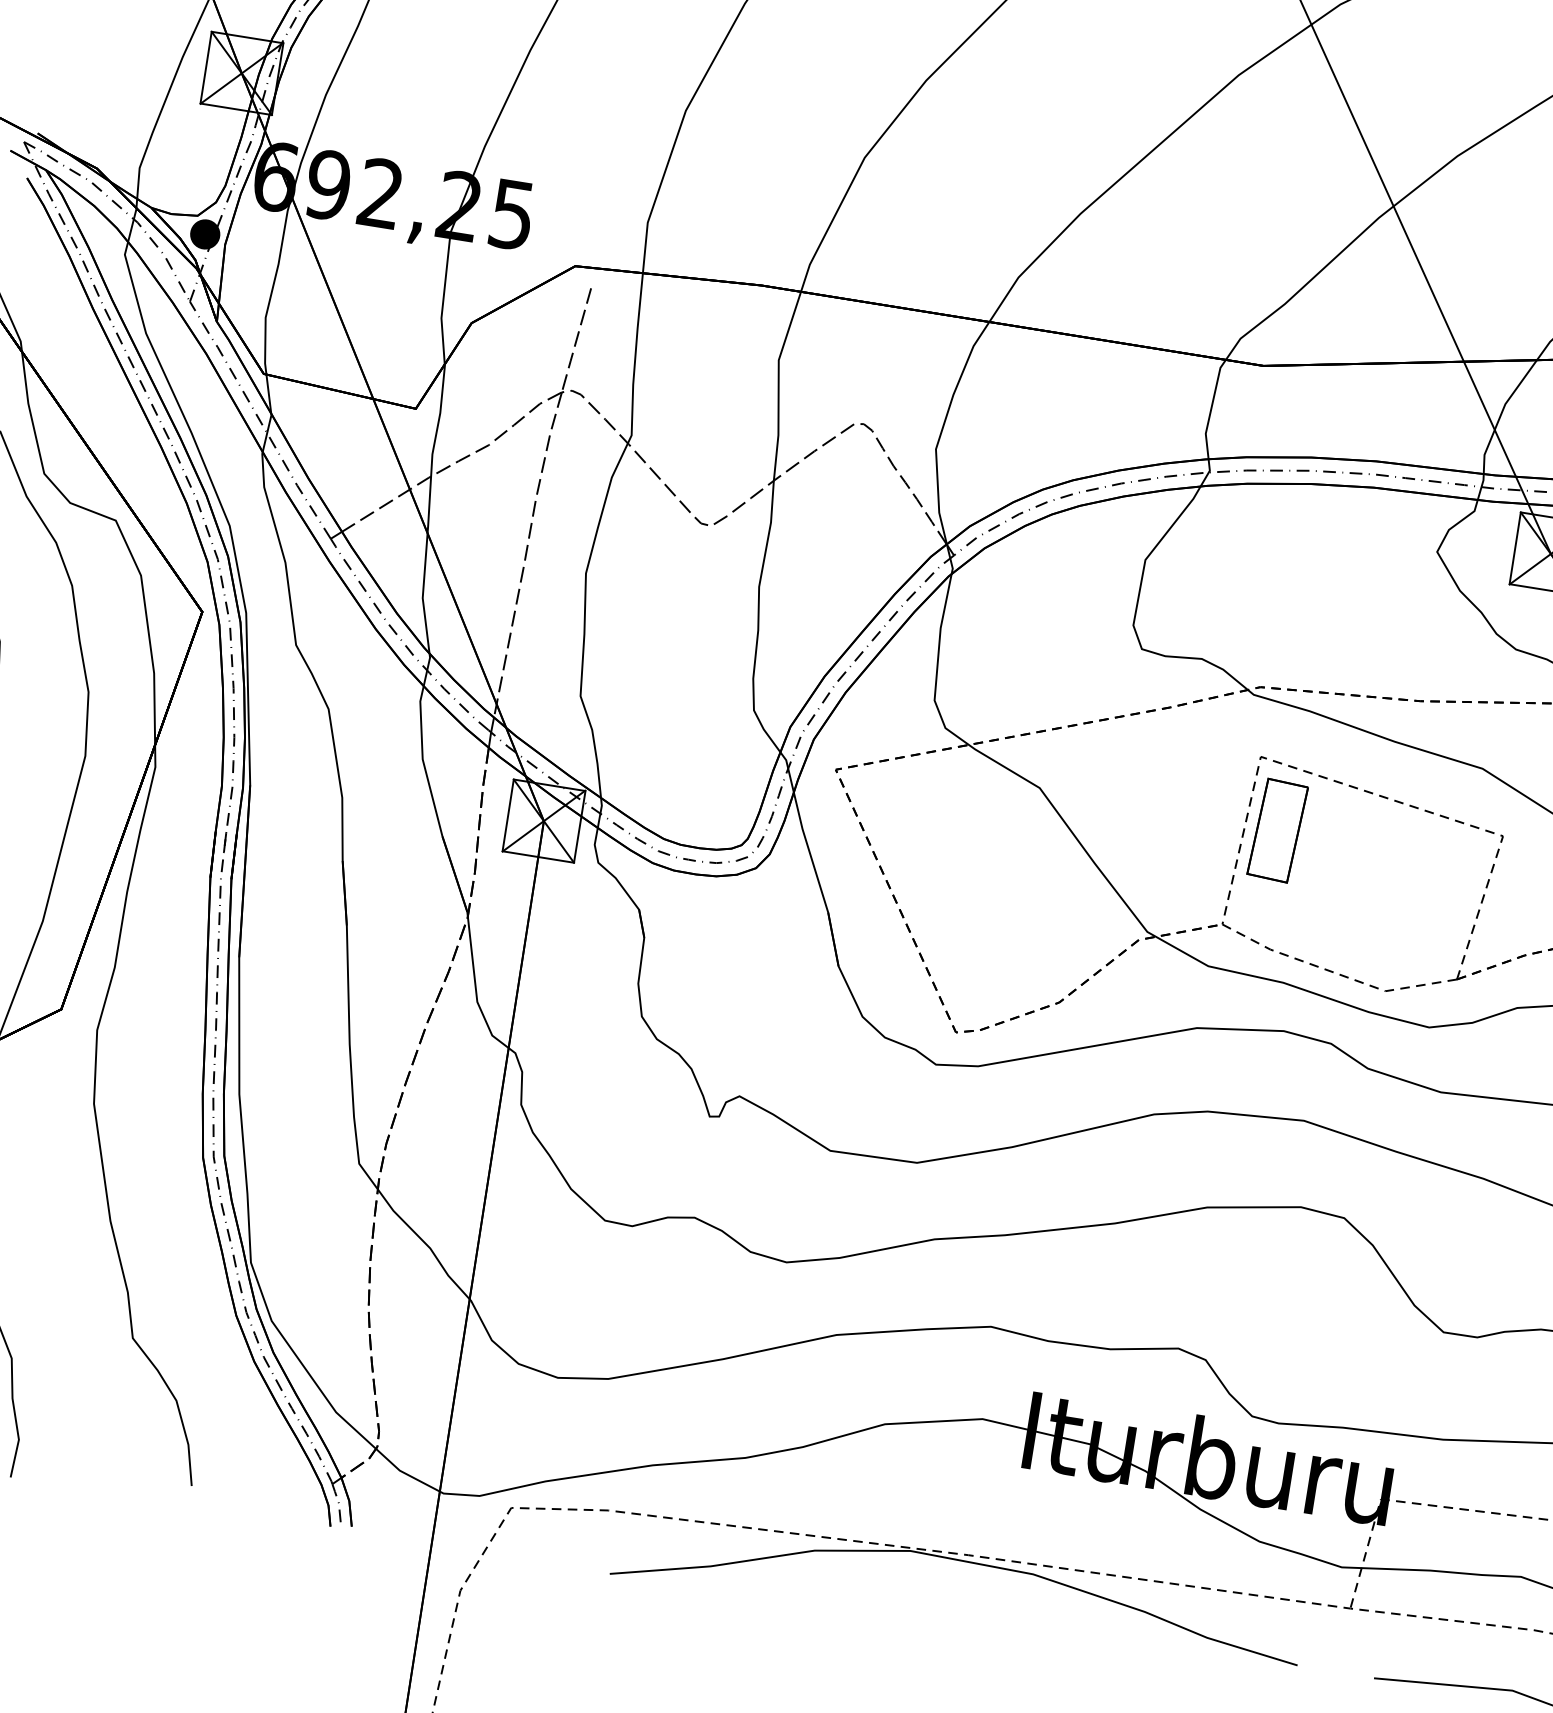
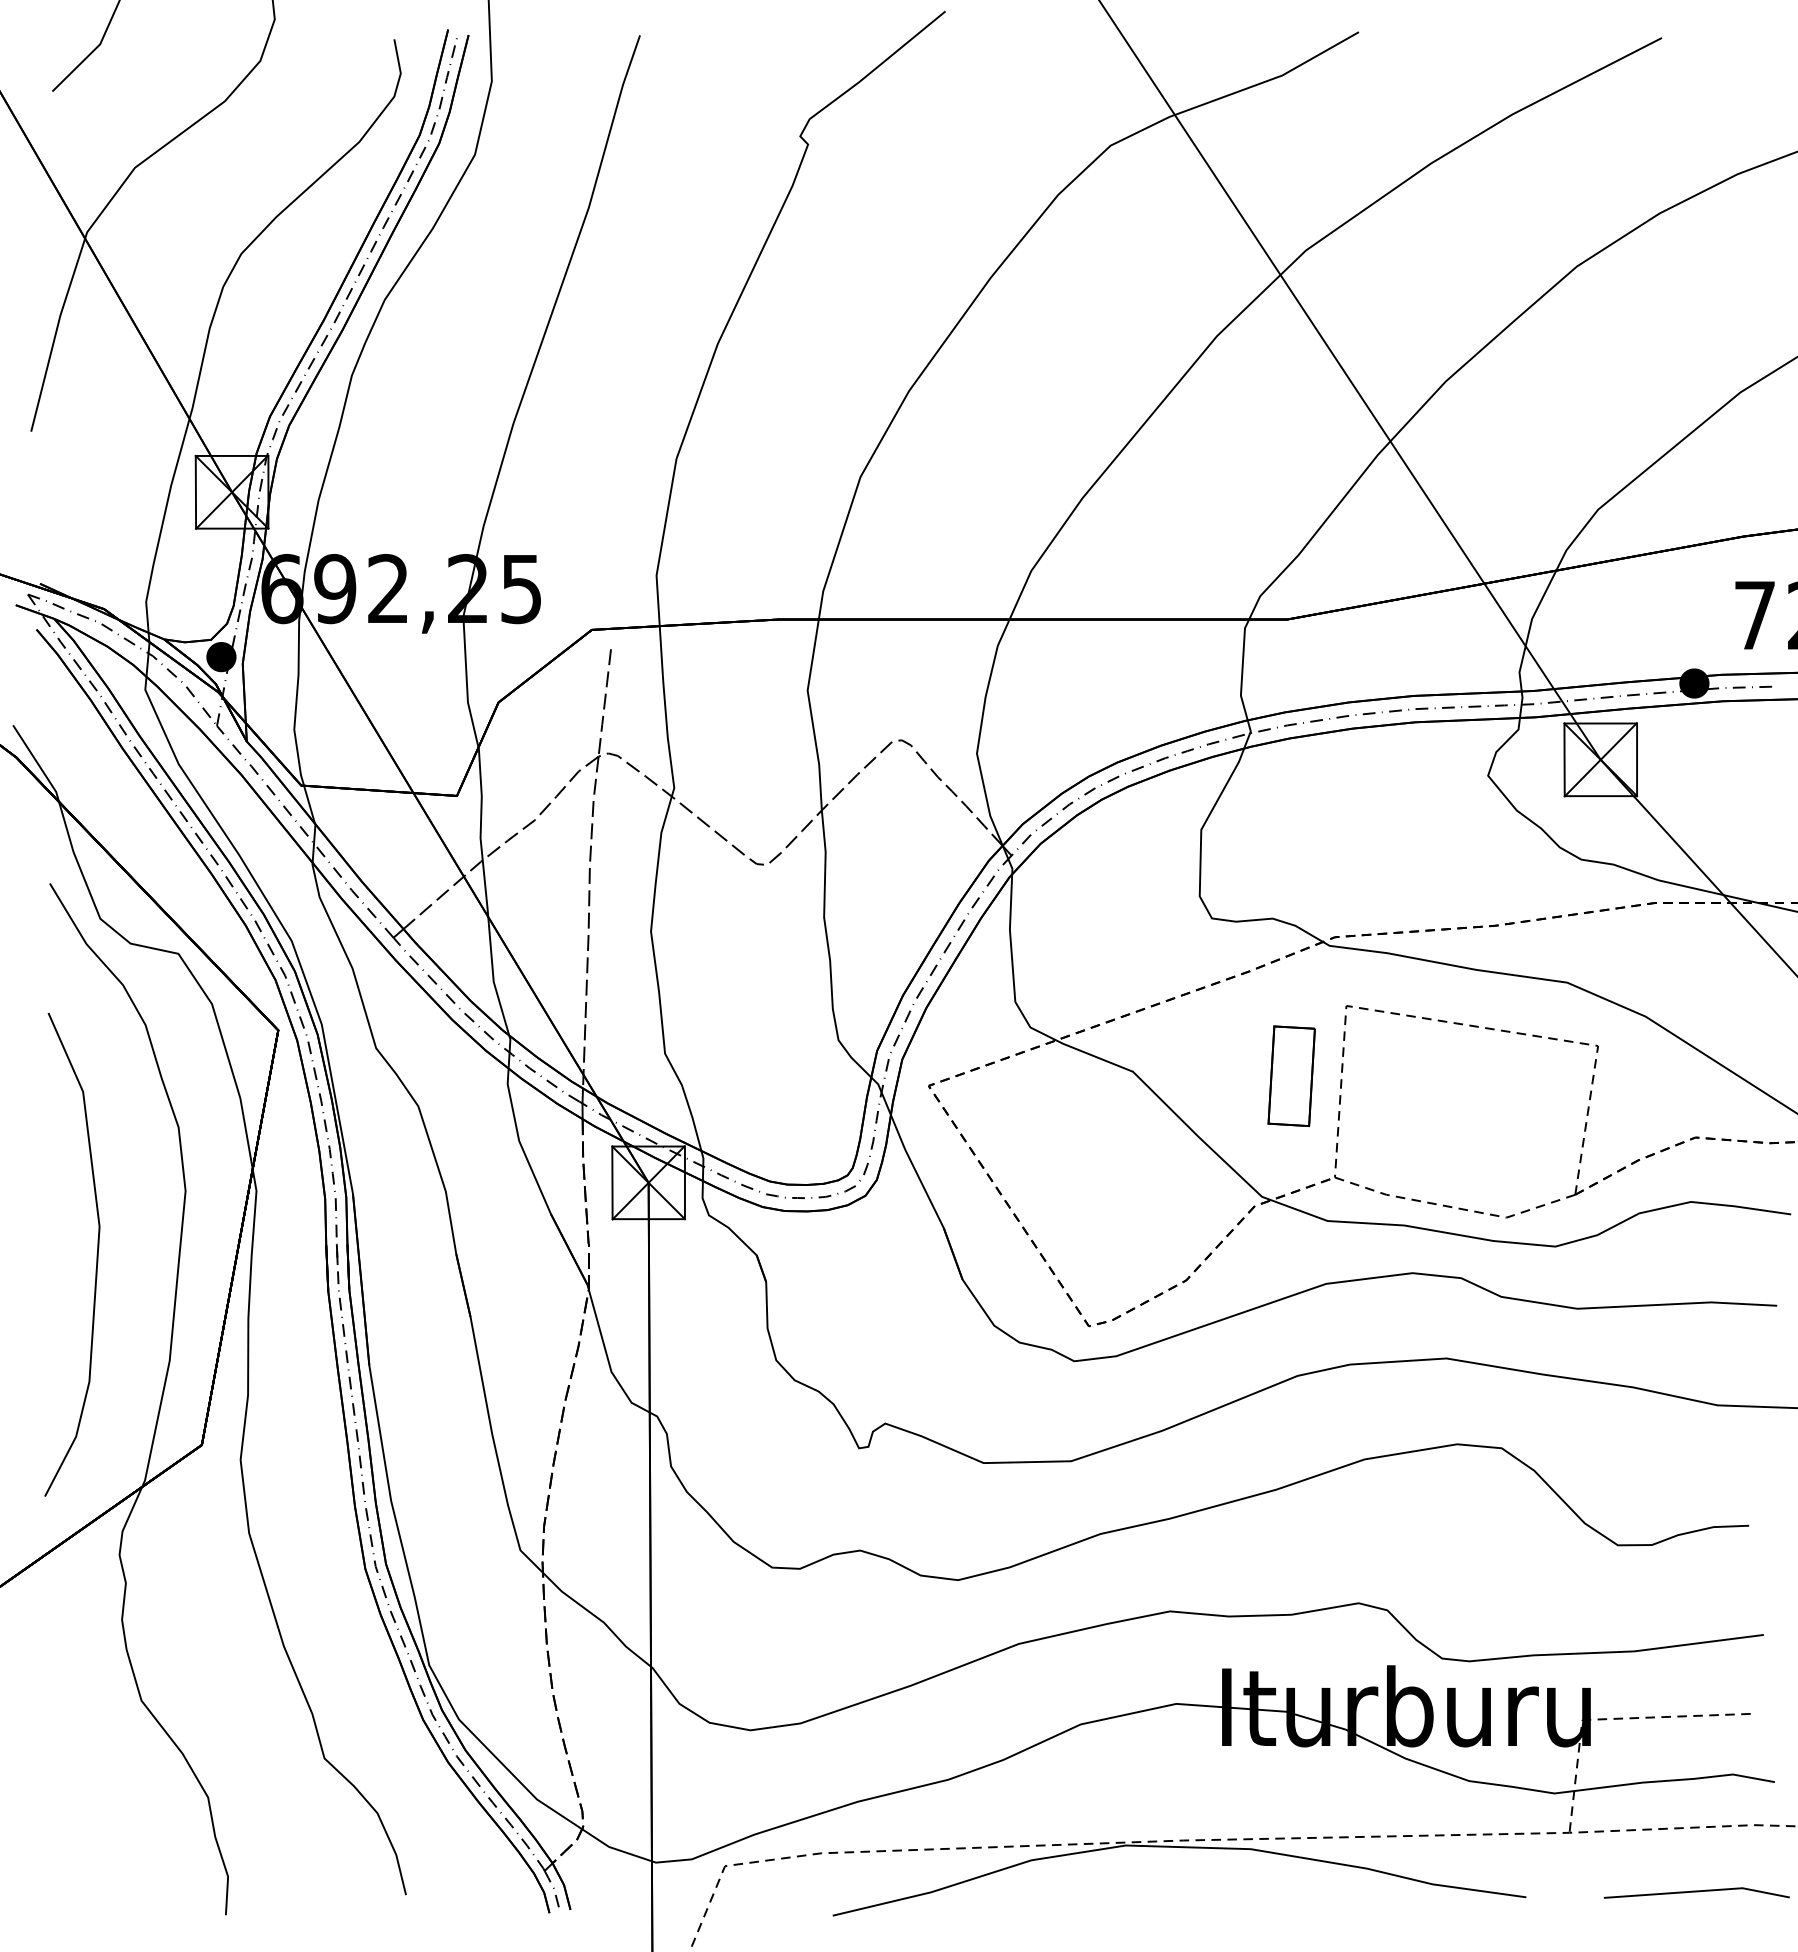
part: (1277, 830) -> (1291, 1076), moved

